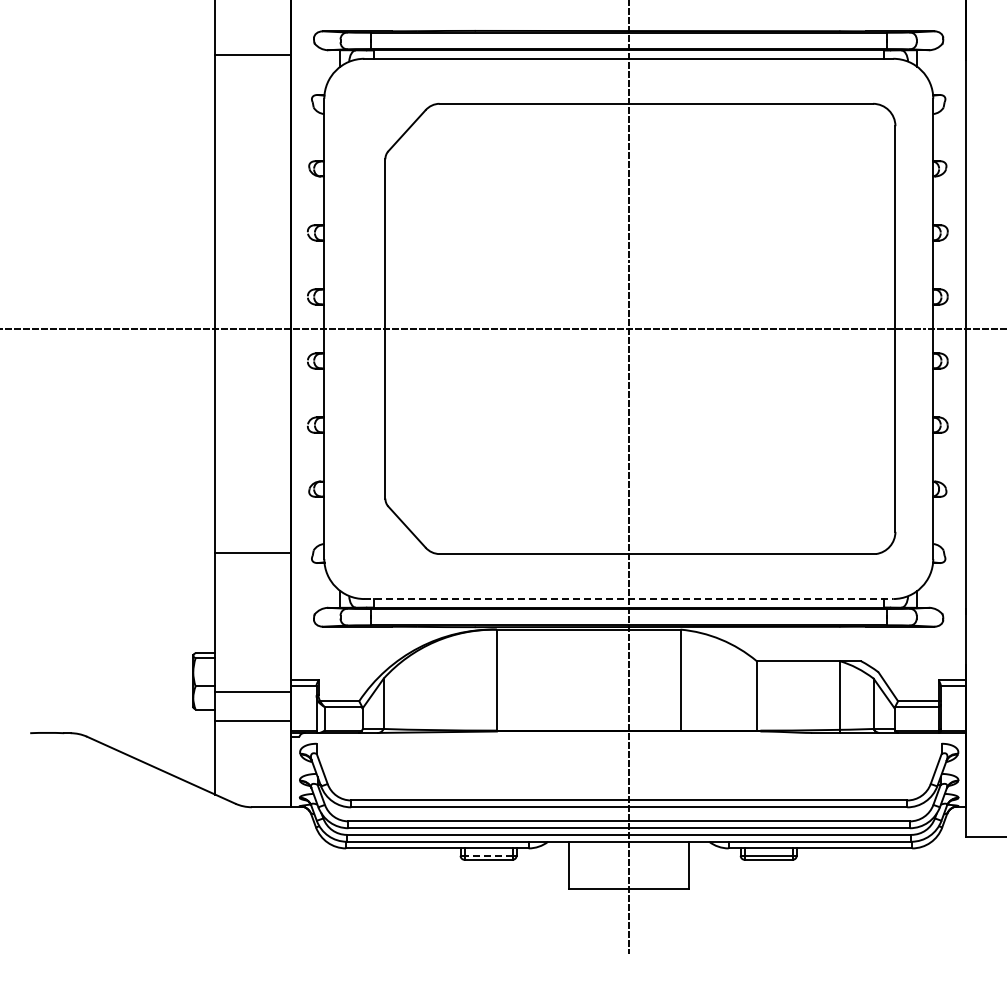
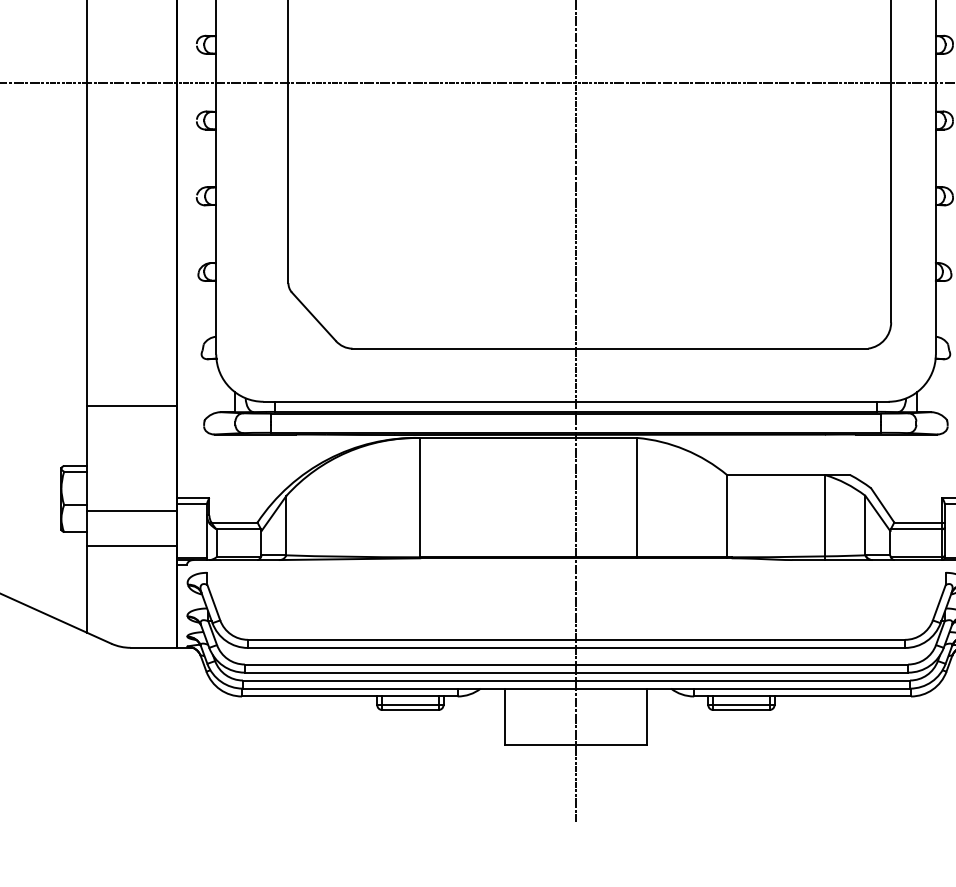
line: (253, 552) -> (132, 405), moved
line: (629, 599) -> (576, 402), dashed -> solid
line: (488, 855) -> (410, 704), dashed -> solid

